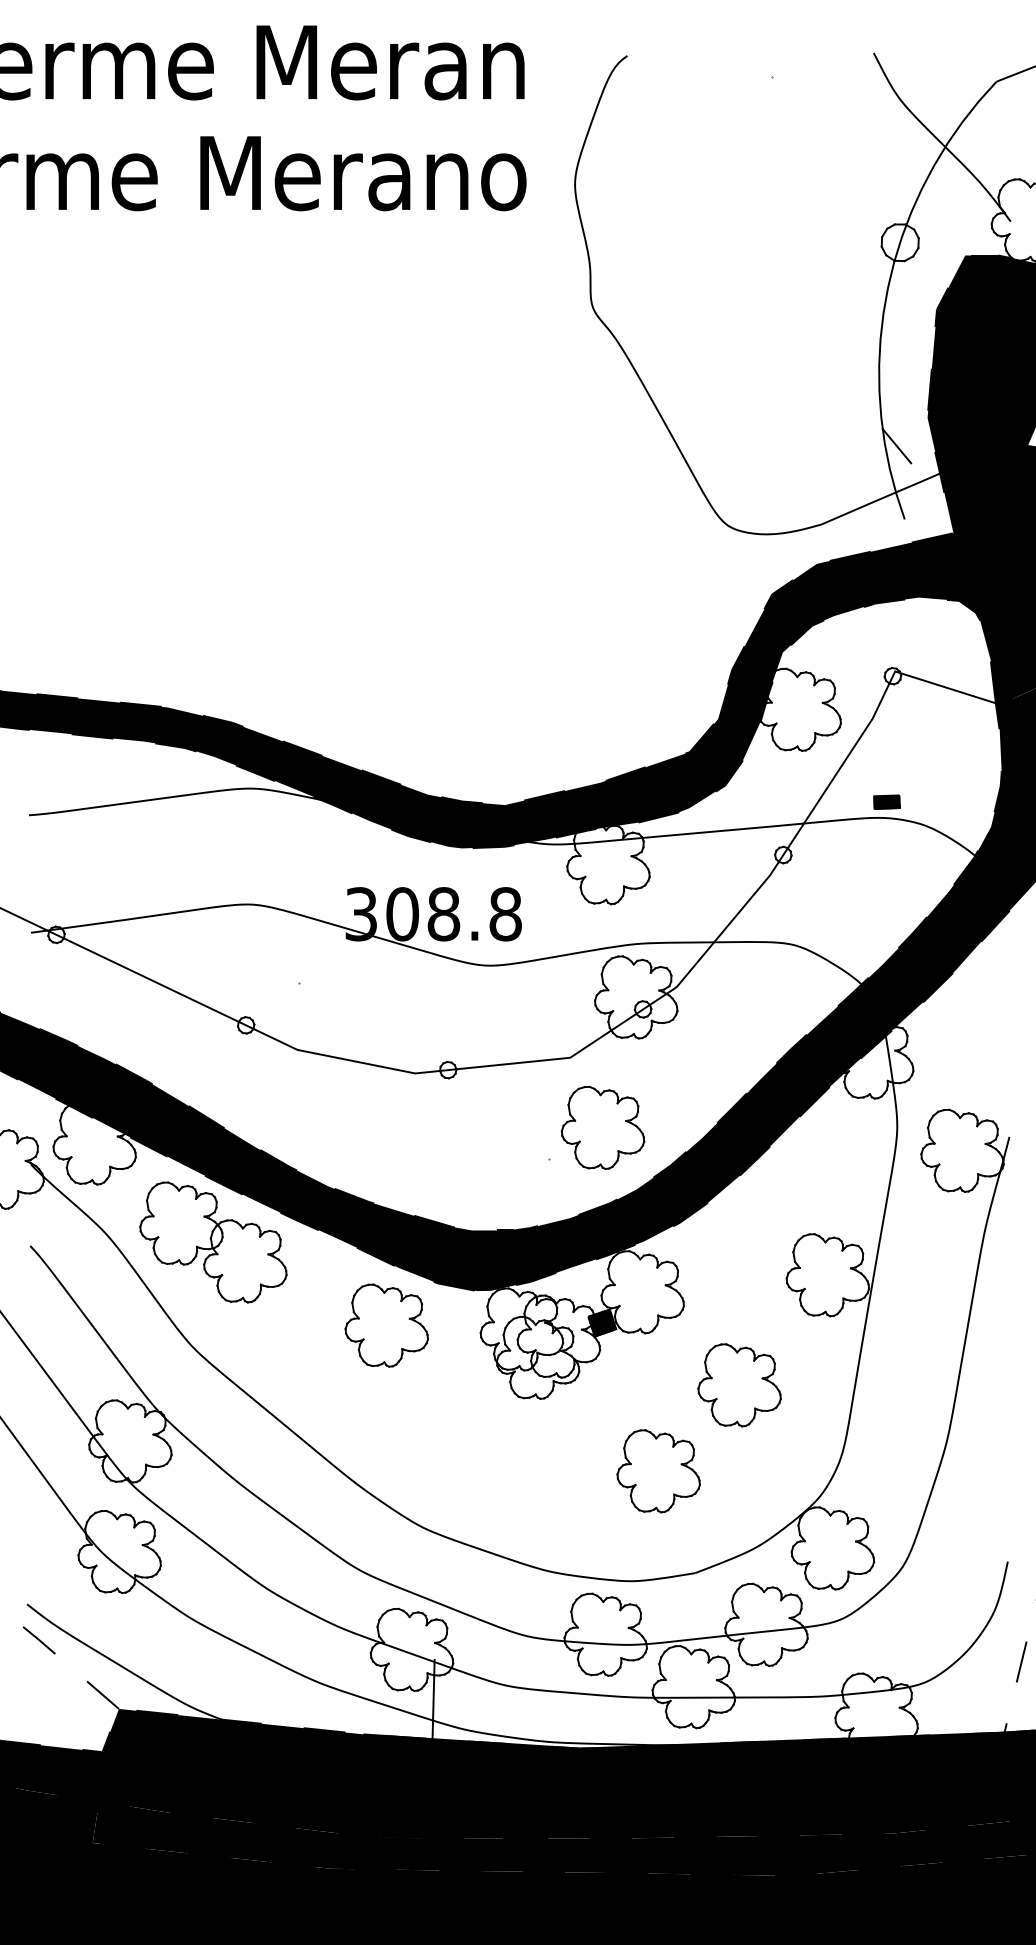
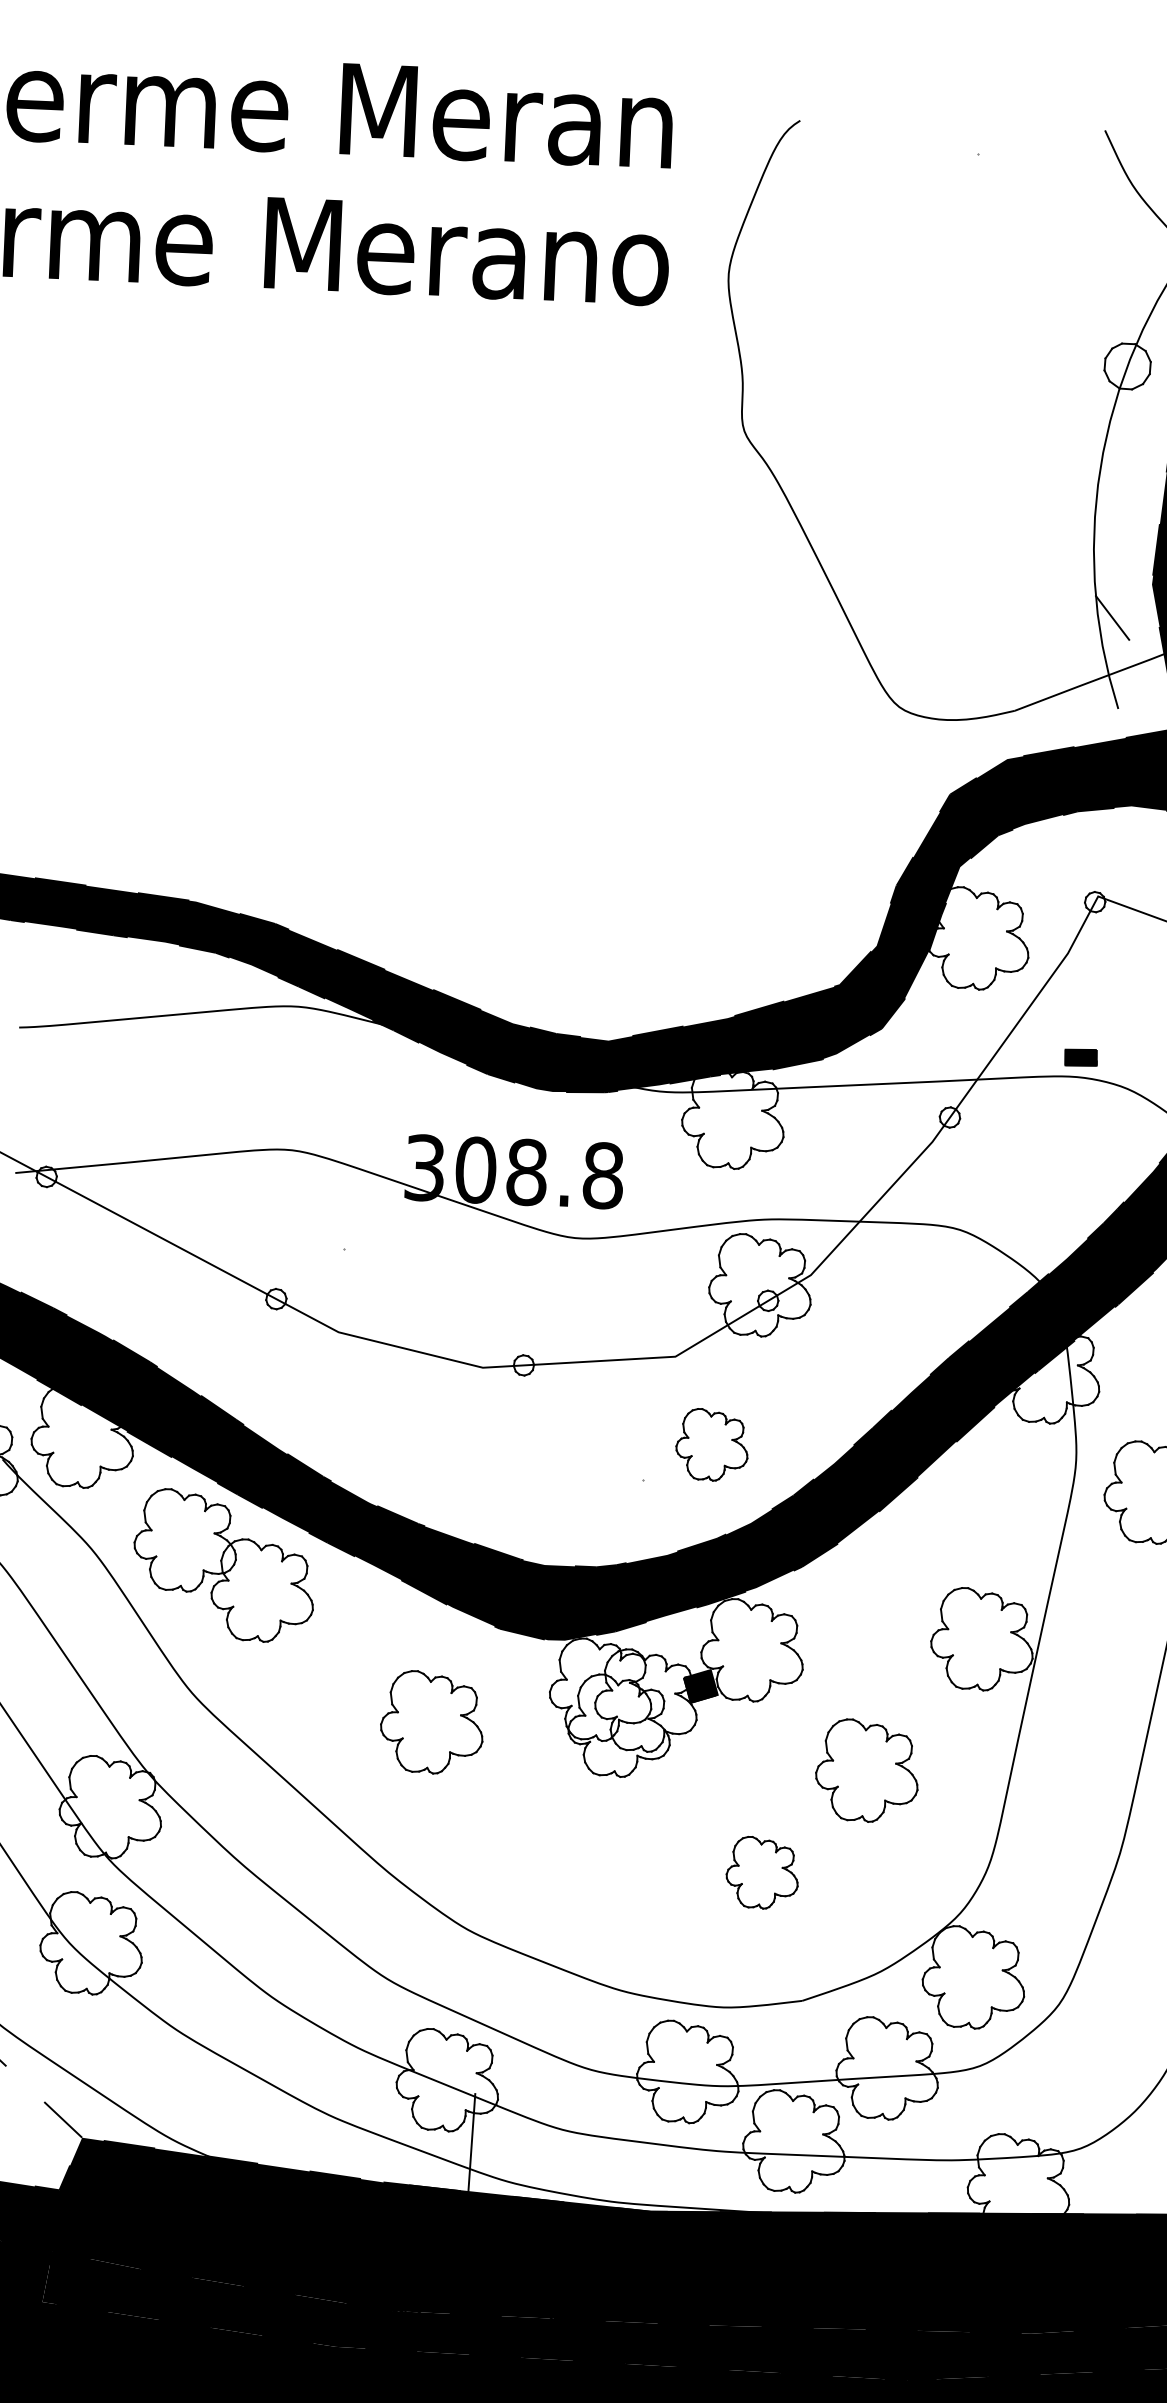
part: (602, 1127) -> (711, 1444), size x0.7
part: (386, 1325) -> (431, 1722), moved
part: (658, 1471) -> (762, 1873), size x0.7

